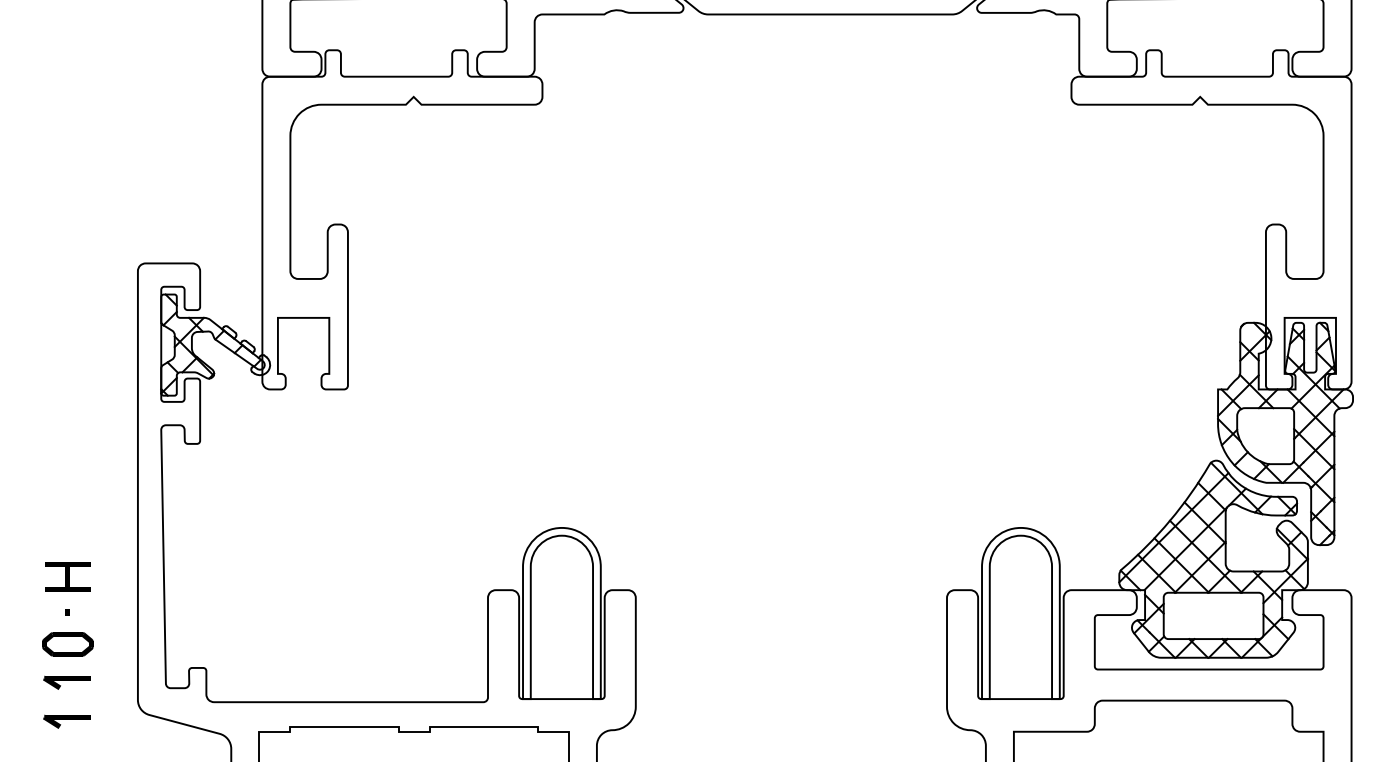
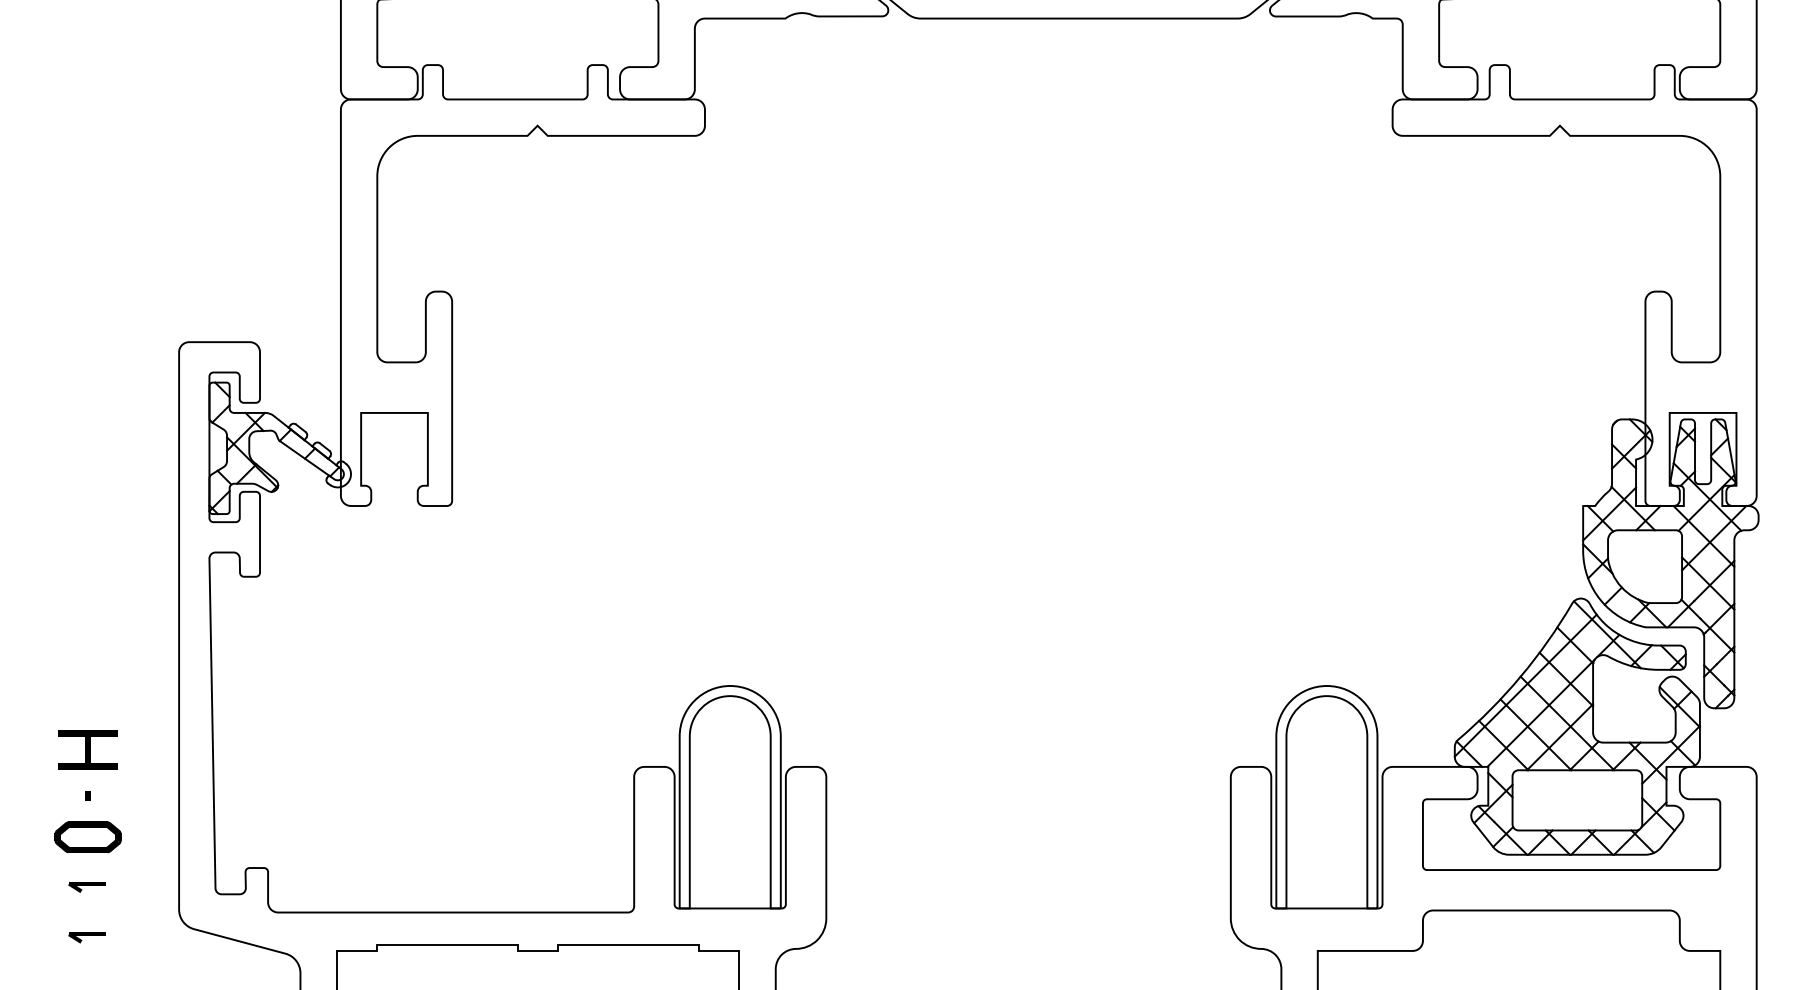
part: (66, 682) -> (86, 887), size x0.6
part: (66, 721) -> (86, 937), size x0.6

